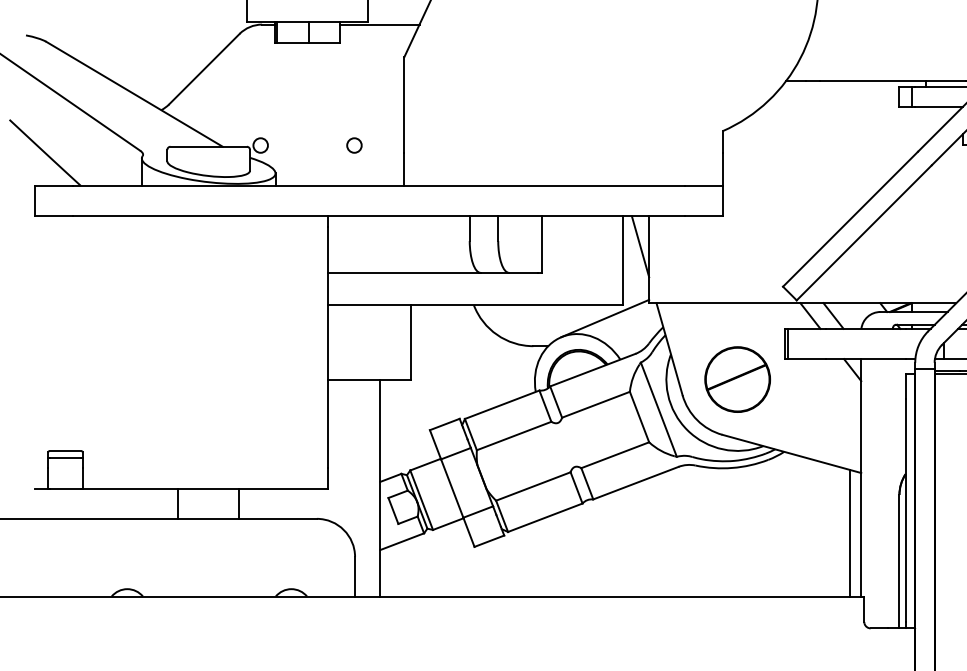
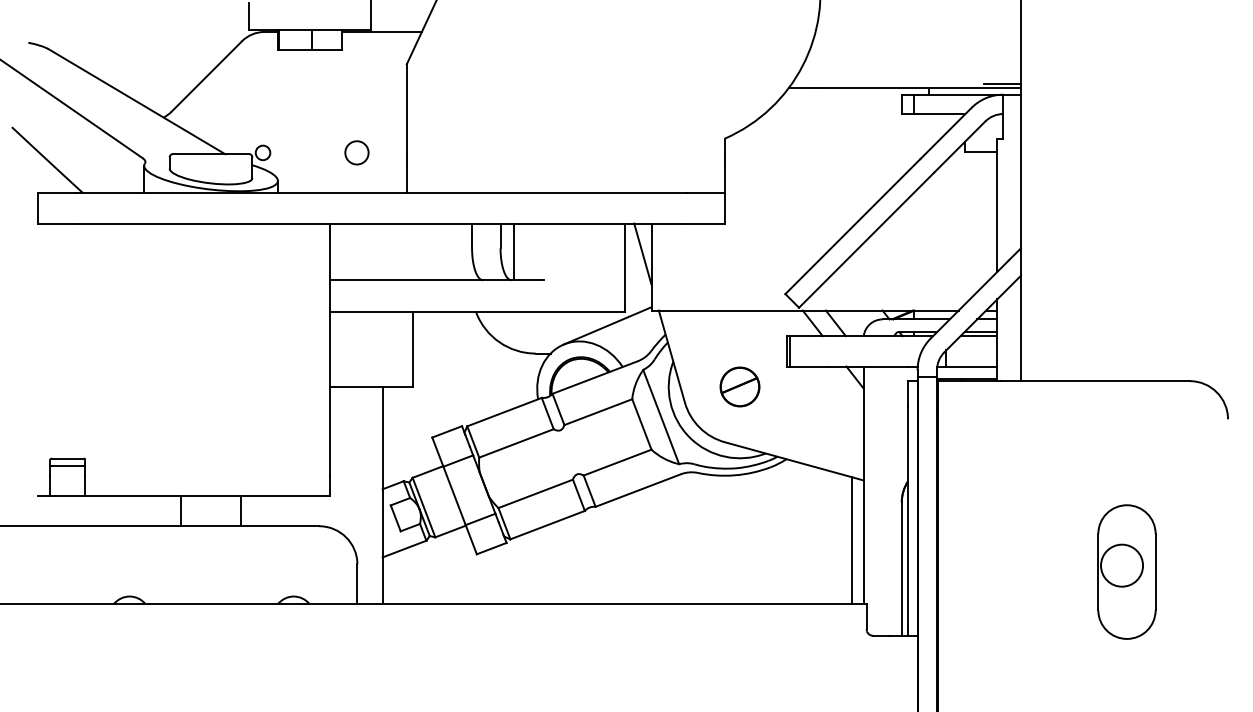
circle: (354, 145) -> (356, 152), size x1.6
line: (542, 244) -> (514, 251), moved
part: (737, 379) -> (739, 386), size x0.6

